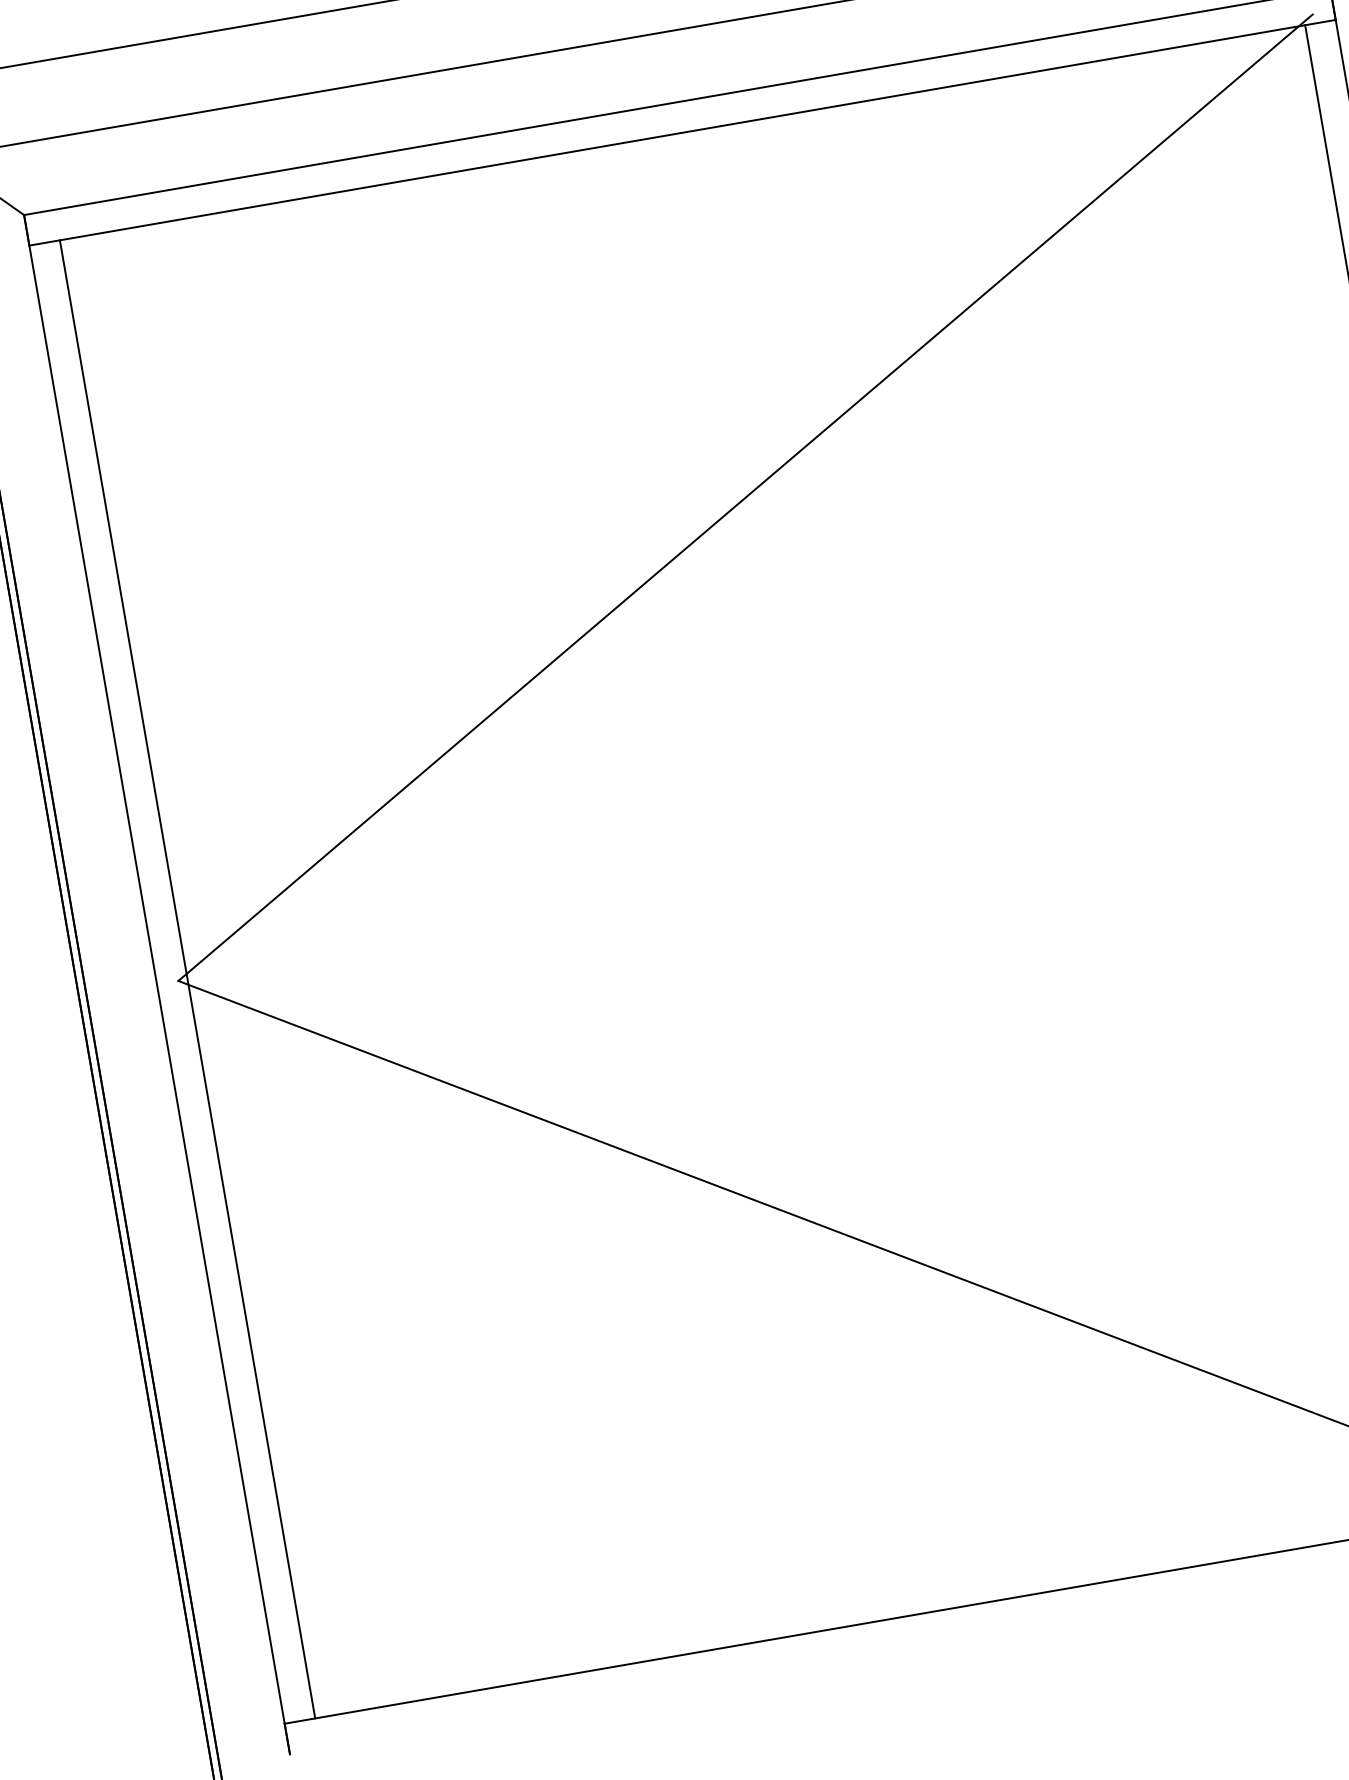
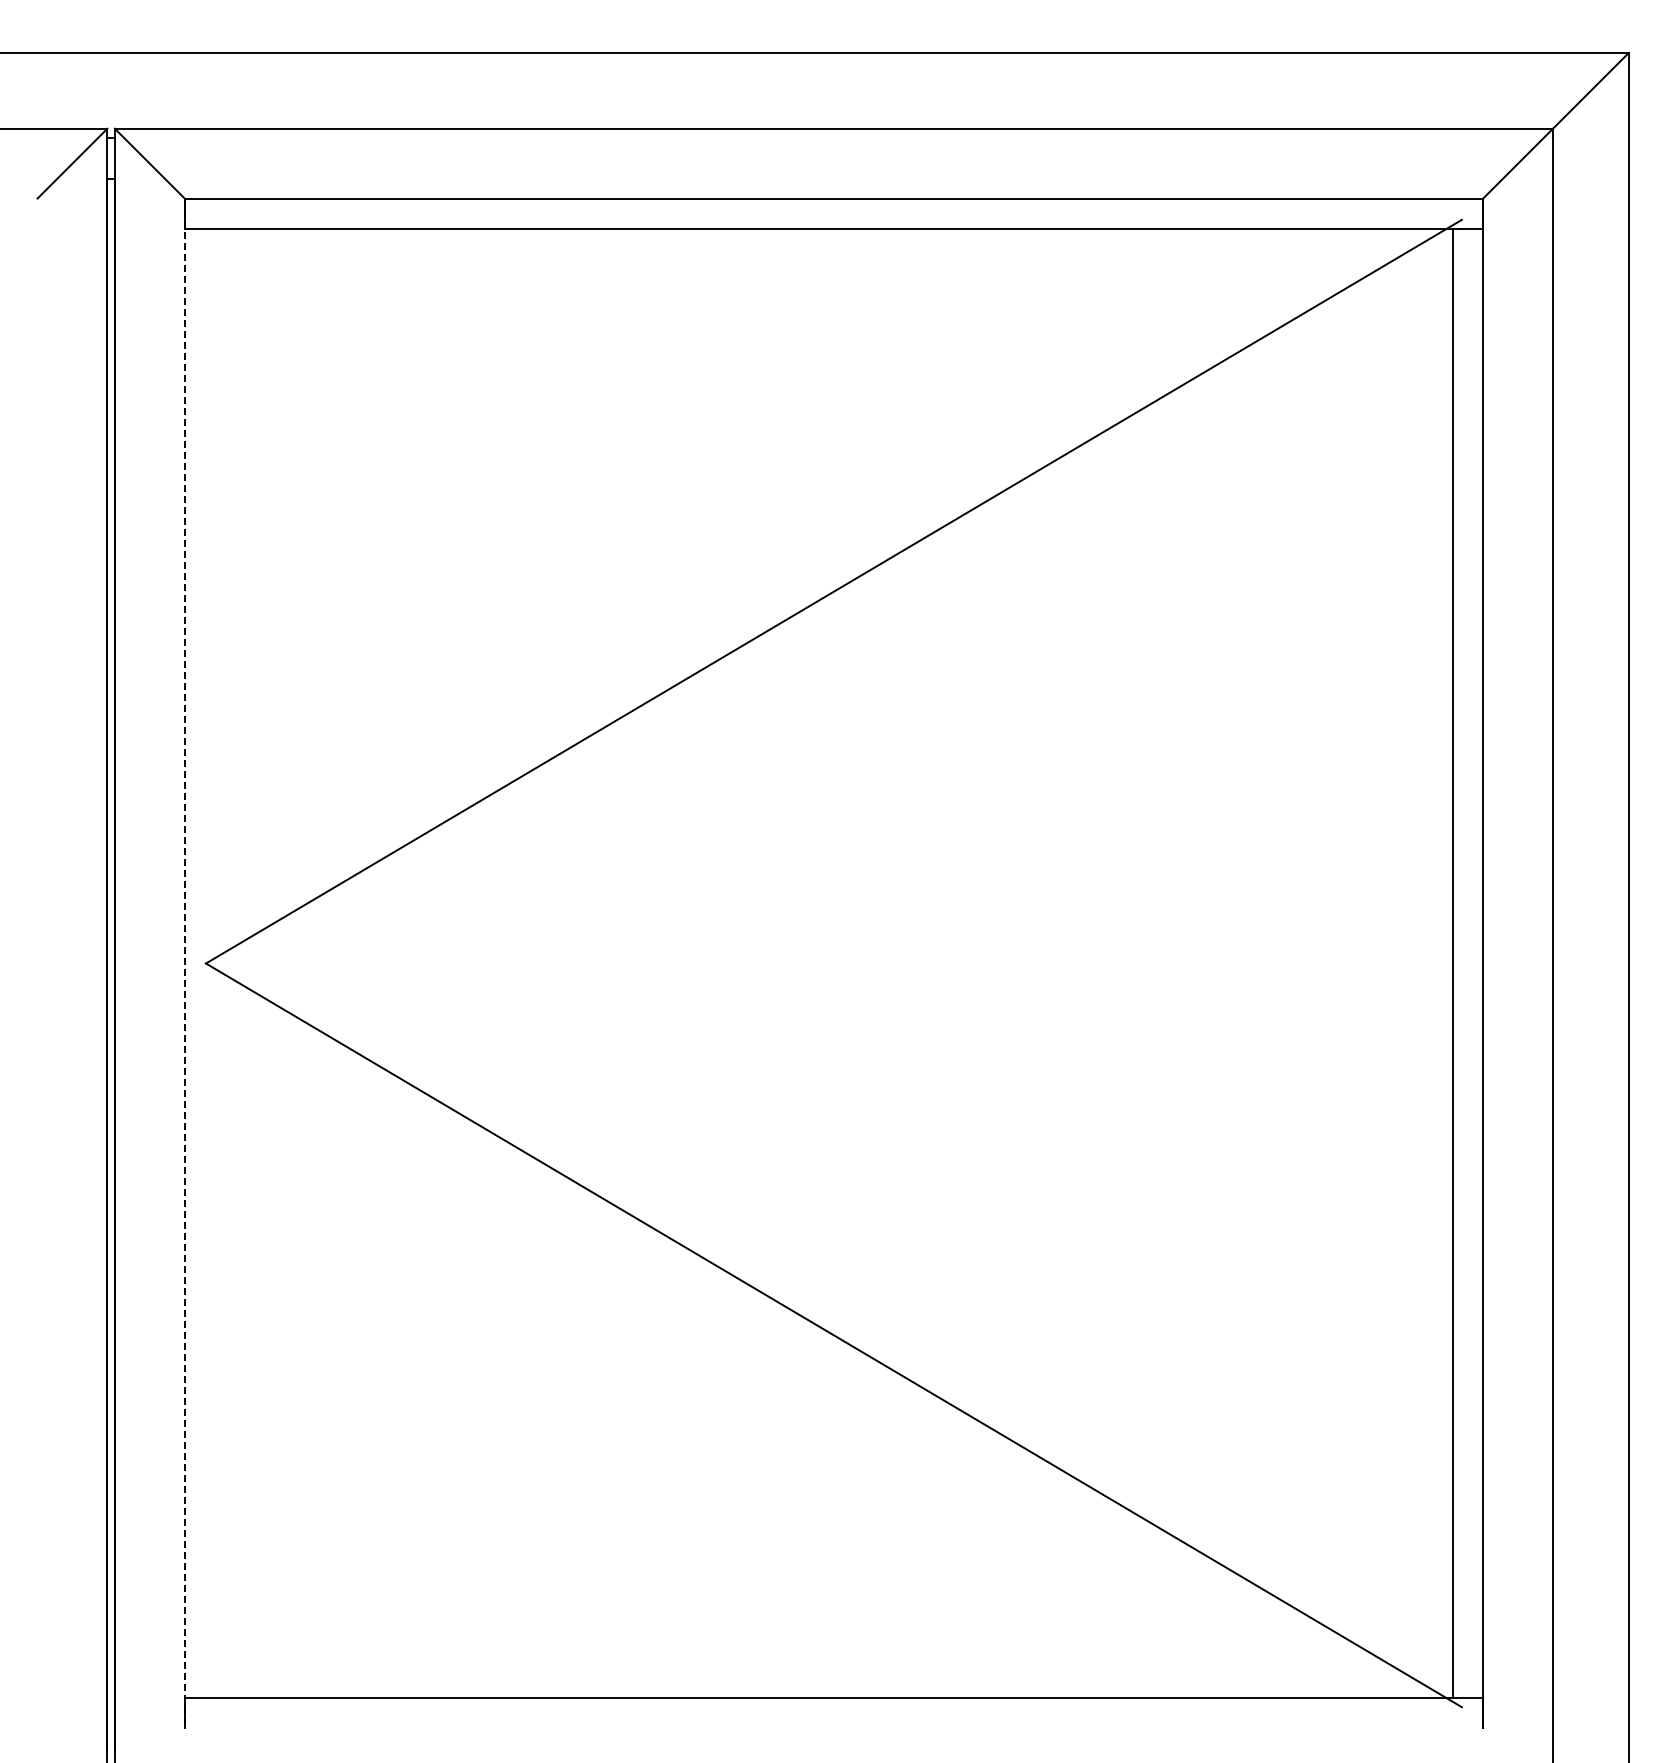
line: (187, 979) -> (215, 963), removed
line: (156, 984) -> (184, 963), solid -> dashed

